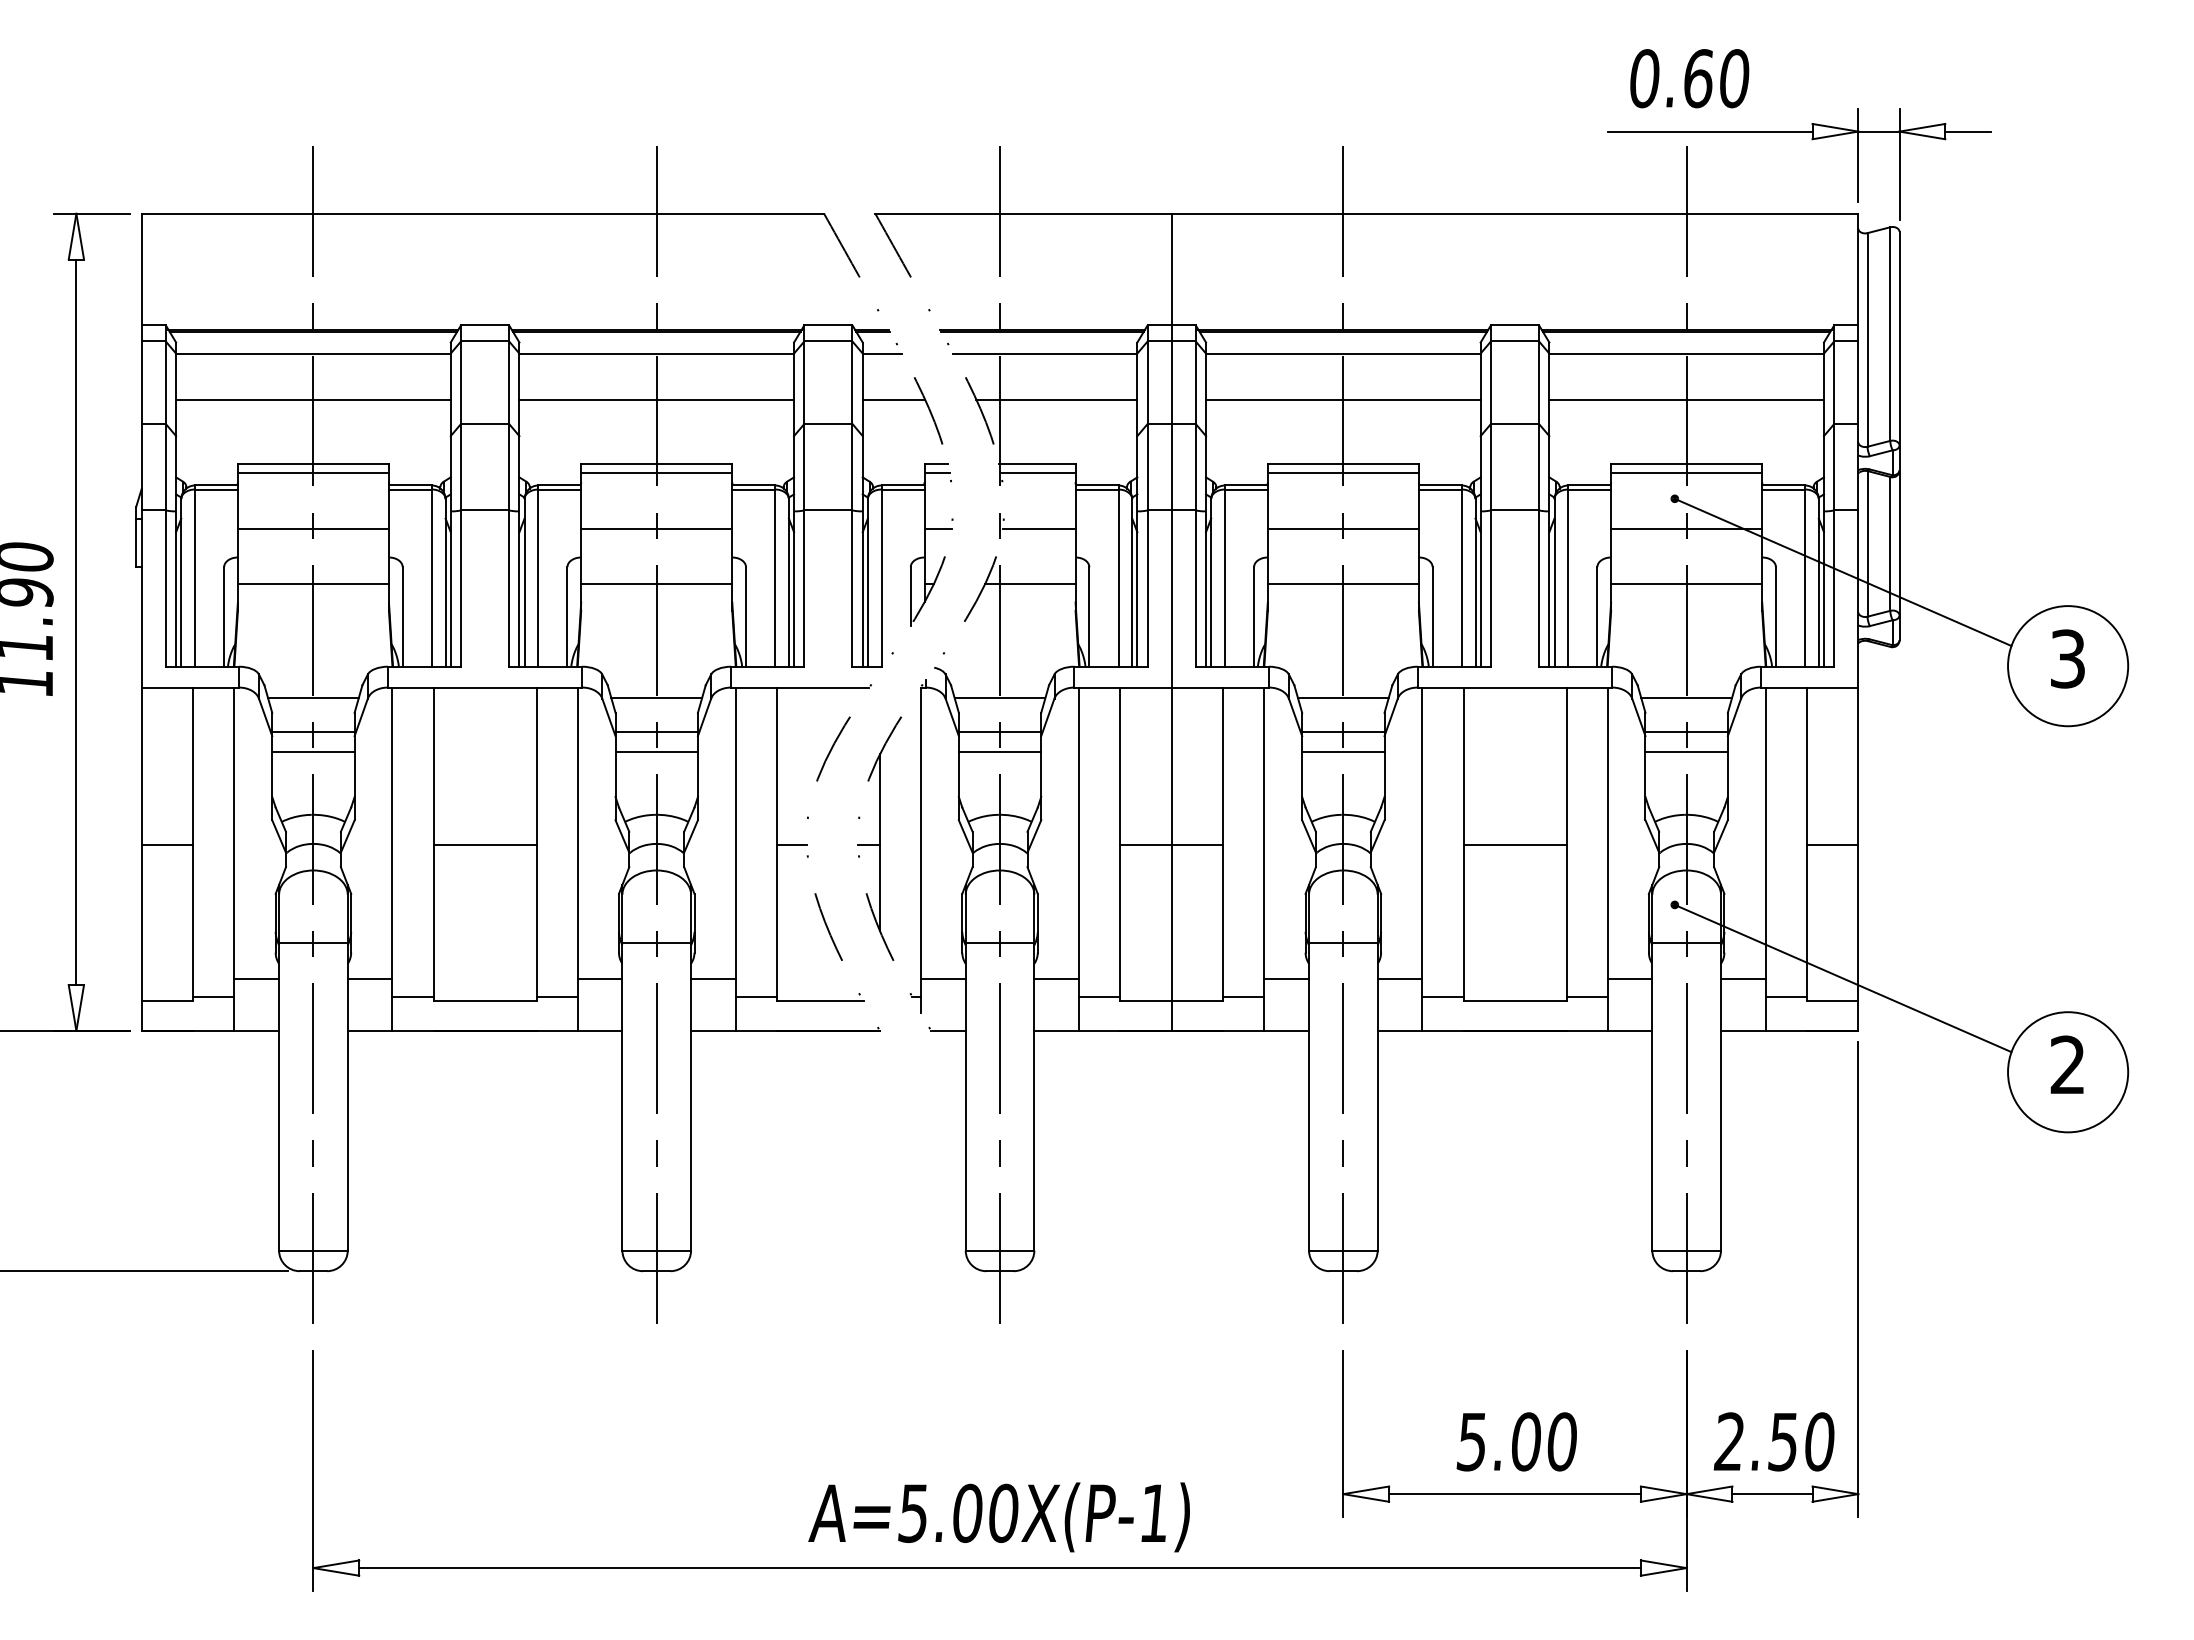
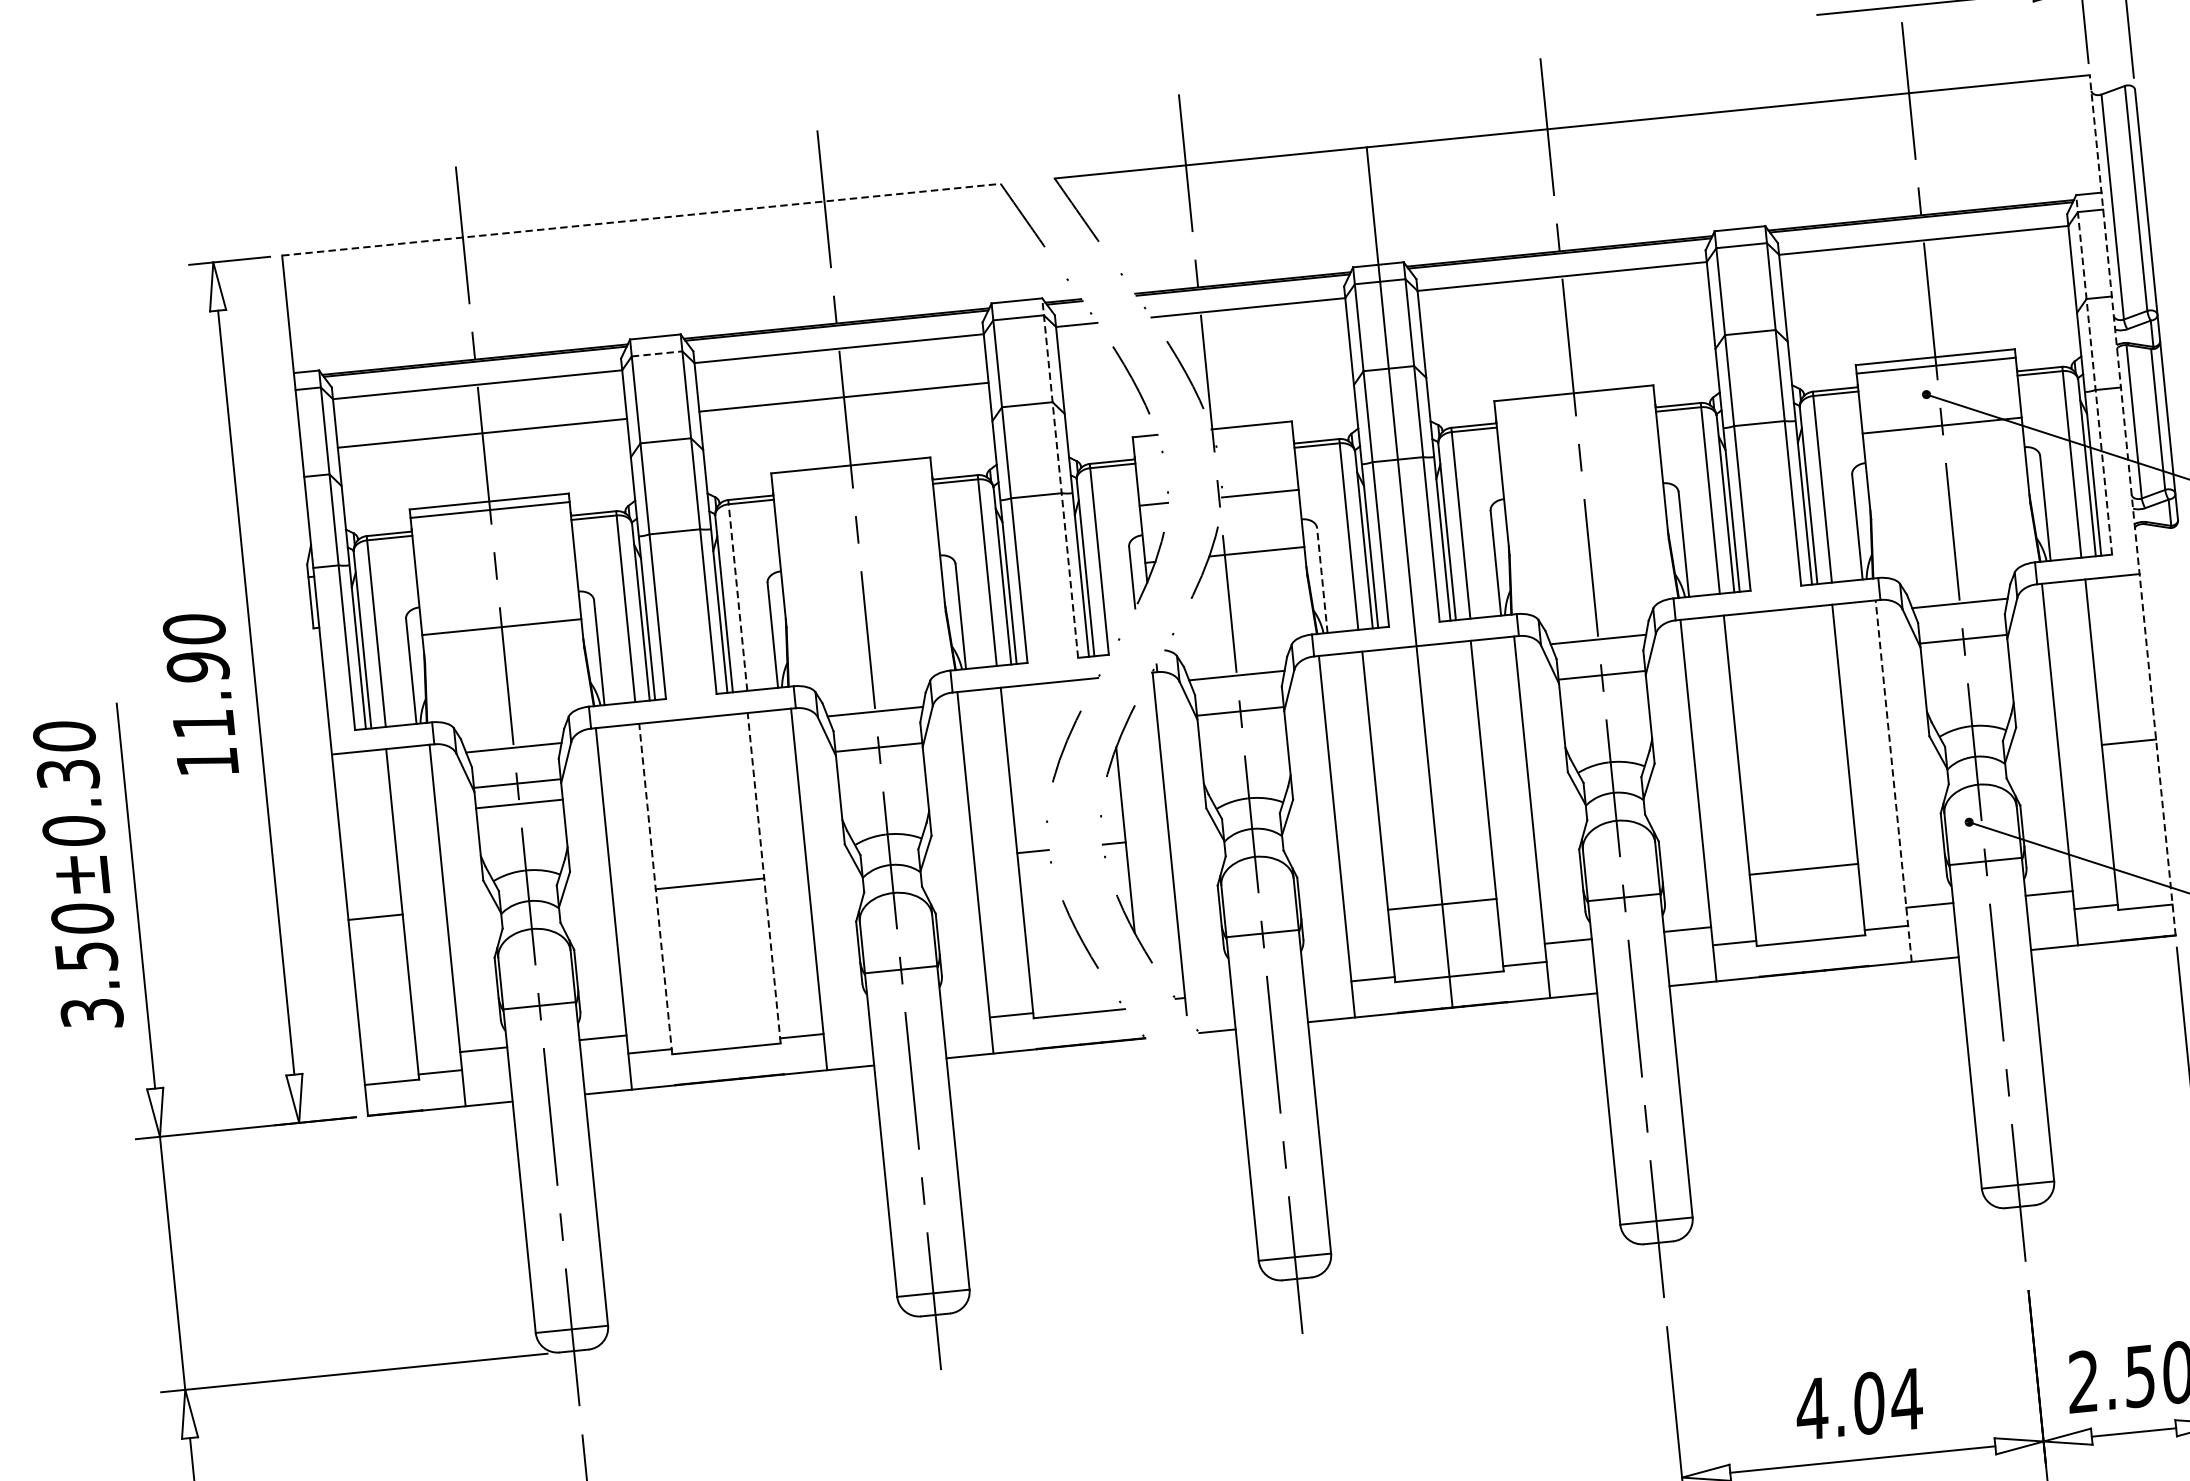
line: (483, 213) -> (641, 219), solid -> dashed
line: (485, 341) -> (657, 353), solid -> dashed
line: (893, 399) -> (1093, 372), removed
line: (1056, 399) -> (1264, 355), removed
line: (1343, 399) -> (1567, 324), removed
line: (1686, 399) -> (1928, 288), removed
line: (656, 472) -> (851, 473), removed
line: (936, 472) -> (1146, 444), removed
line: (1037, 472) -> (1252, 433), removed
line: (1342, 472) -> (1573, 401), removed
line: (852, 496) -> (1060, 478), solid -> dashed
line: (1834, 496) -> (2094, 375), solid -> dashed
line: (312, 529) -> (495, 570), removed
line: (656, 529) -> (857, 533), removed
line: (1342, 529) -> (1579, 461), removed
line: (538, 576) -> (738, 595), solid -> dashed
line: (656, 583) -> (863, 590), removed
line: (1342, 583) -> (1585, 518), removed
line: (1686, 583) -> (1947, 482), removed
line: (1089, 616) -> (1322, 580), solid -> dashed
line: (1858, 622) -> (2132, 505), solid -> dashed
line: (656, 751) -> (880, 767), removed
line: (999, 751) -> (1241, 731), removed
line: (1343, 751) -> (1604, 695), removed
line: (1686, 751) -> (1965, 659), removed
line: (433, 844) -> (655, 889), solid -> dashed
line: (536, 844) -> (764, 878), solid -> dashed
line: (1171, 844) -> (1442, 904), moved
line: (1514, 844) -> (1803, 869), moved
line: (1607, 859) -> (1893, 781), solid -> dashed
line: (599, 979) -> (844, 1013), removed
line: (713, 979) -> (964, 1001), removed
line: (943, 979) -> (1206, 977), removed
line: (1056, 979) -> (1325, 965), removed
text: (1516, 1441) -> (1858, 1403), 5.00 -> 4.04

